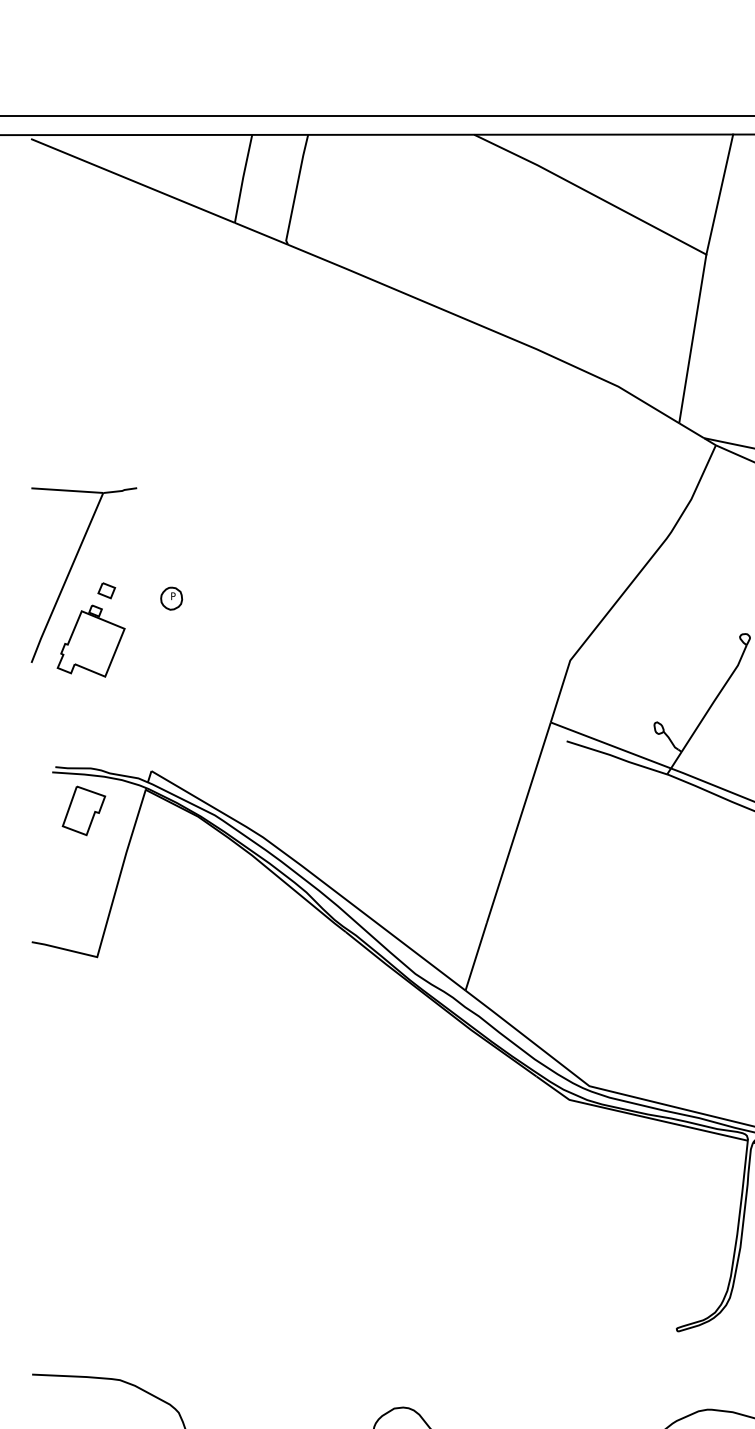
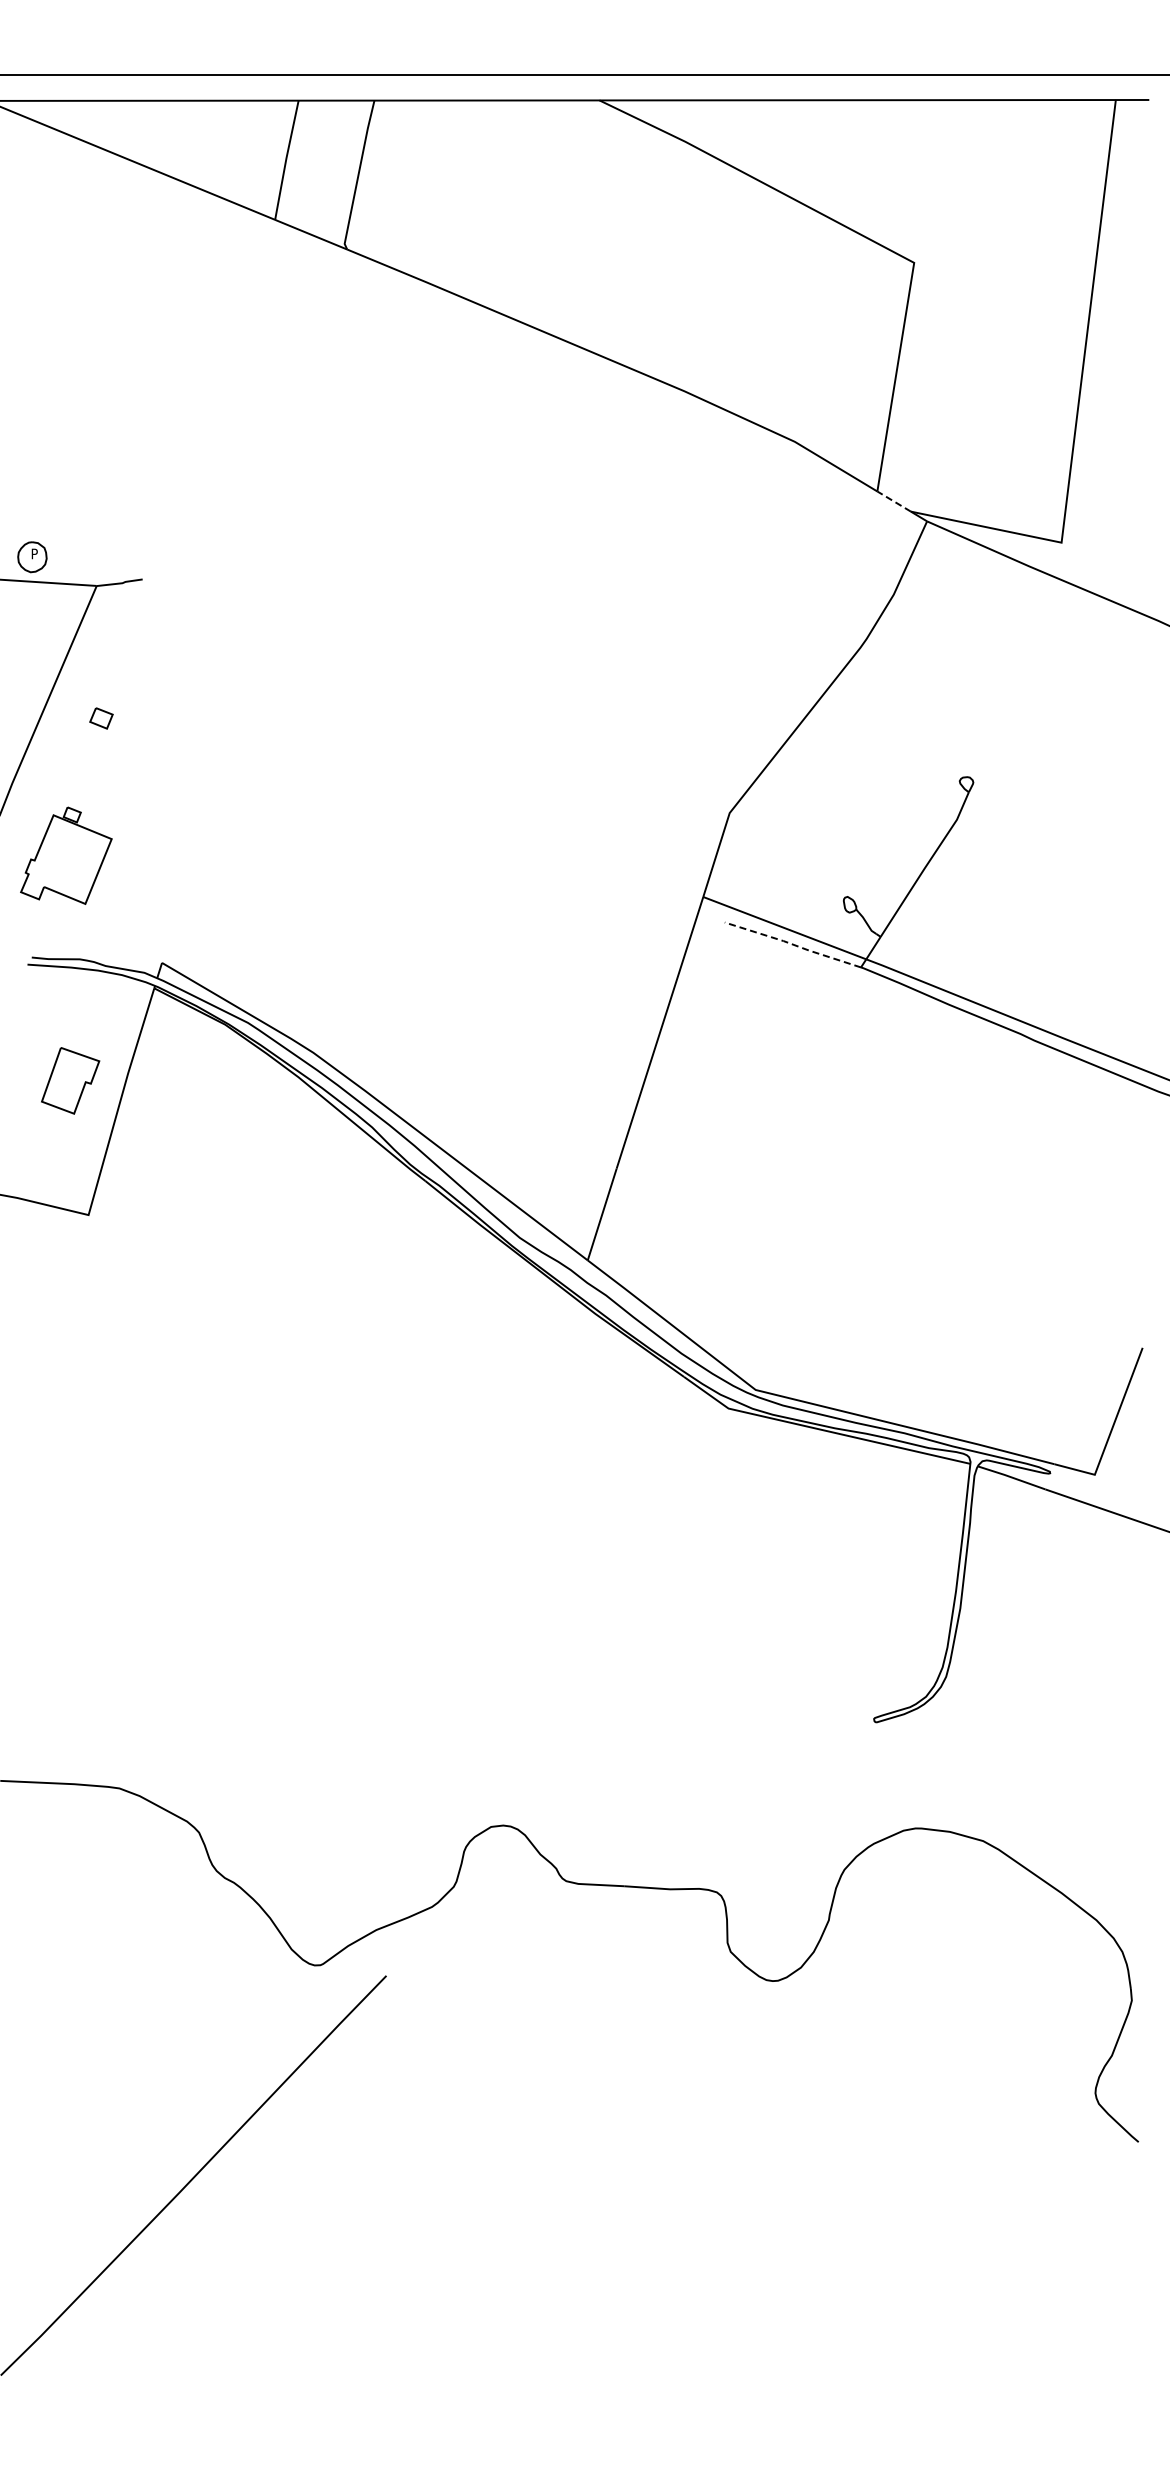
line: (719, 194) -> (932, 181), removed
line: (691, 430) -> (894, 501), solid -> dashed
part: (171, 598) -> (32, 557), moved
part: (91, 640) -> (66, 855), moved
line: (616, 757) -> (792, 944), solid -> dashed
part: (83, 810) -> (70, 1080), moved

